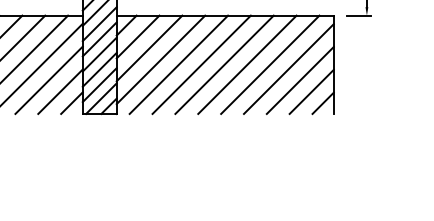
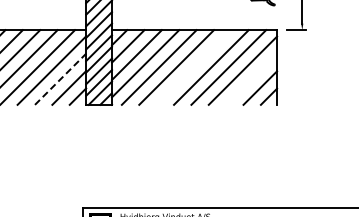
line: (223, 64) -> (193, 67), removed
line: (48, 79) -> (60, 78), solid -> dashed
line: (300, 79) -> (251, 78), removed

